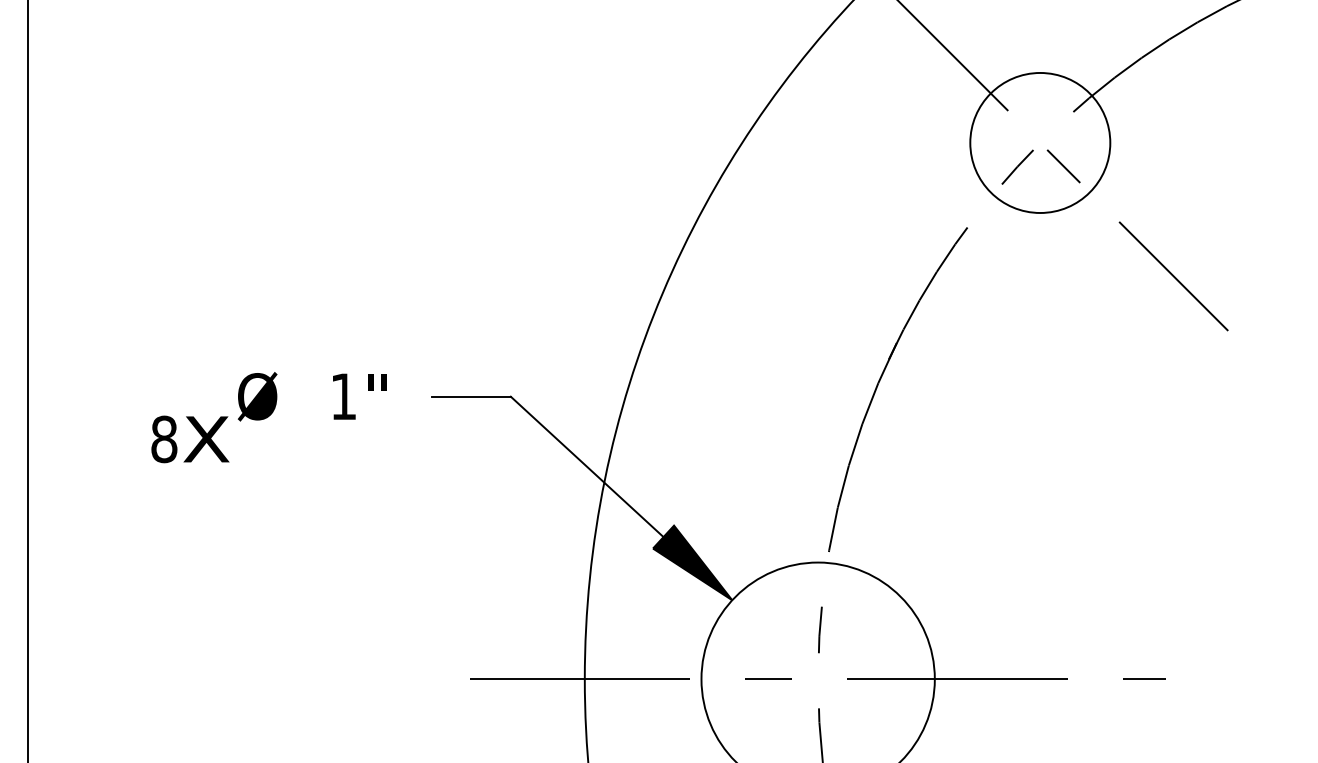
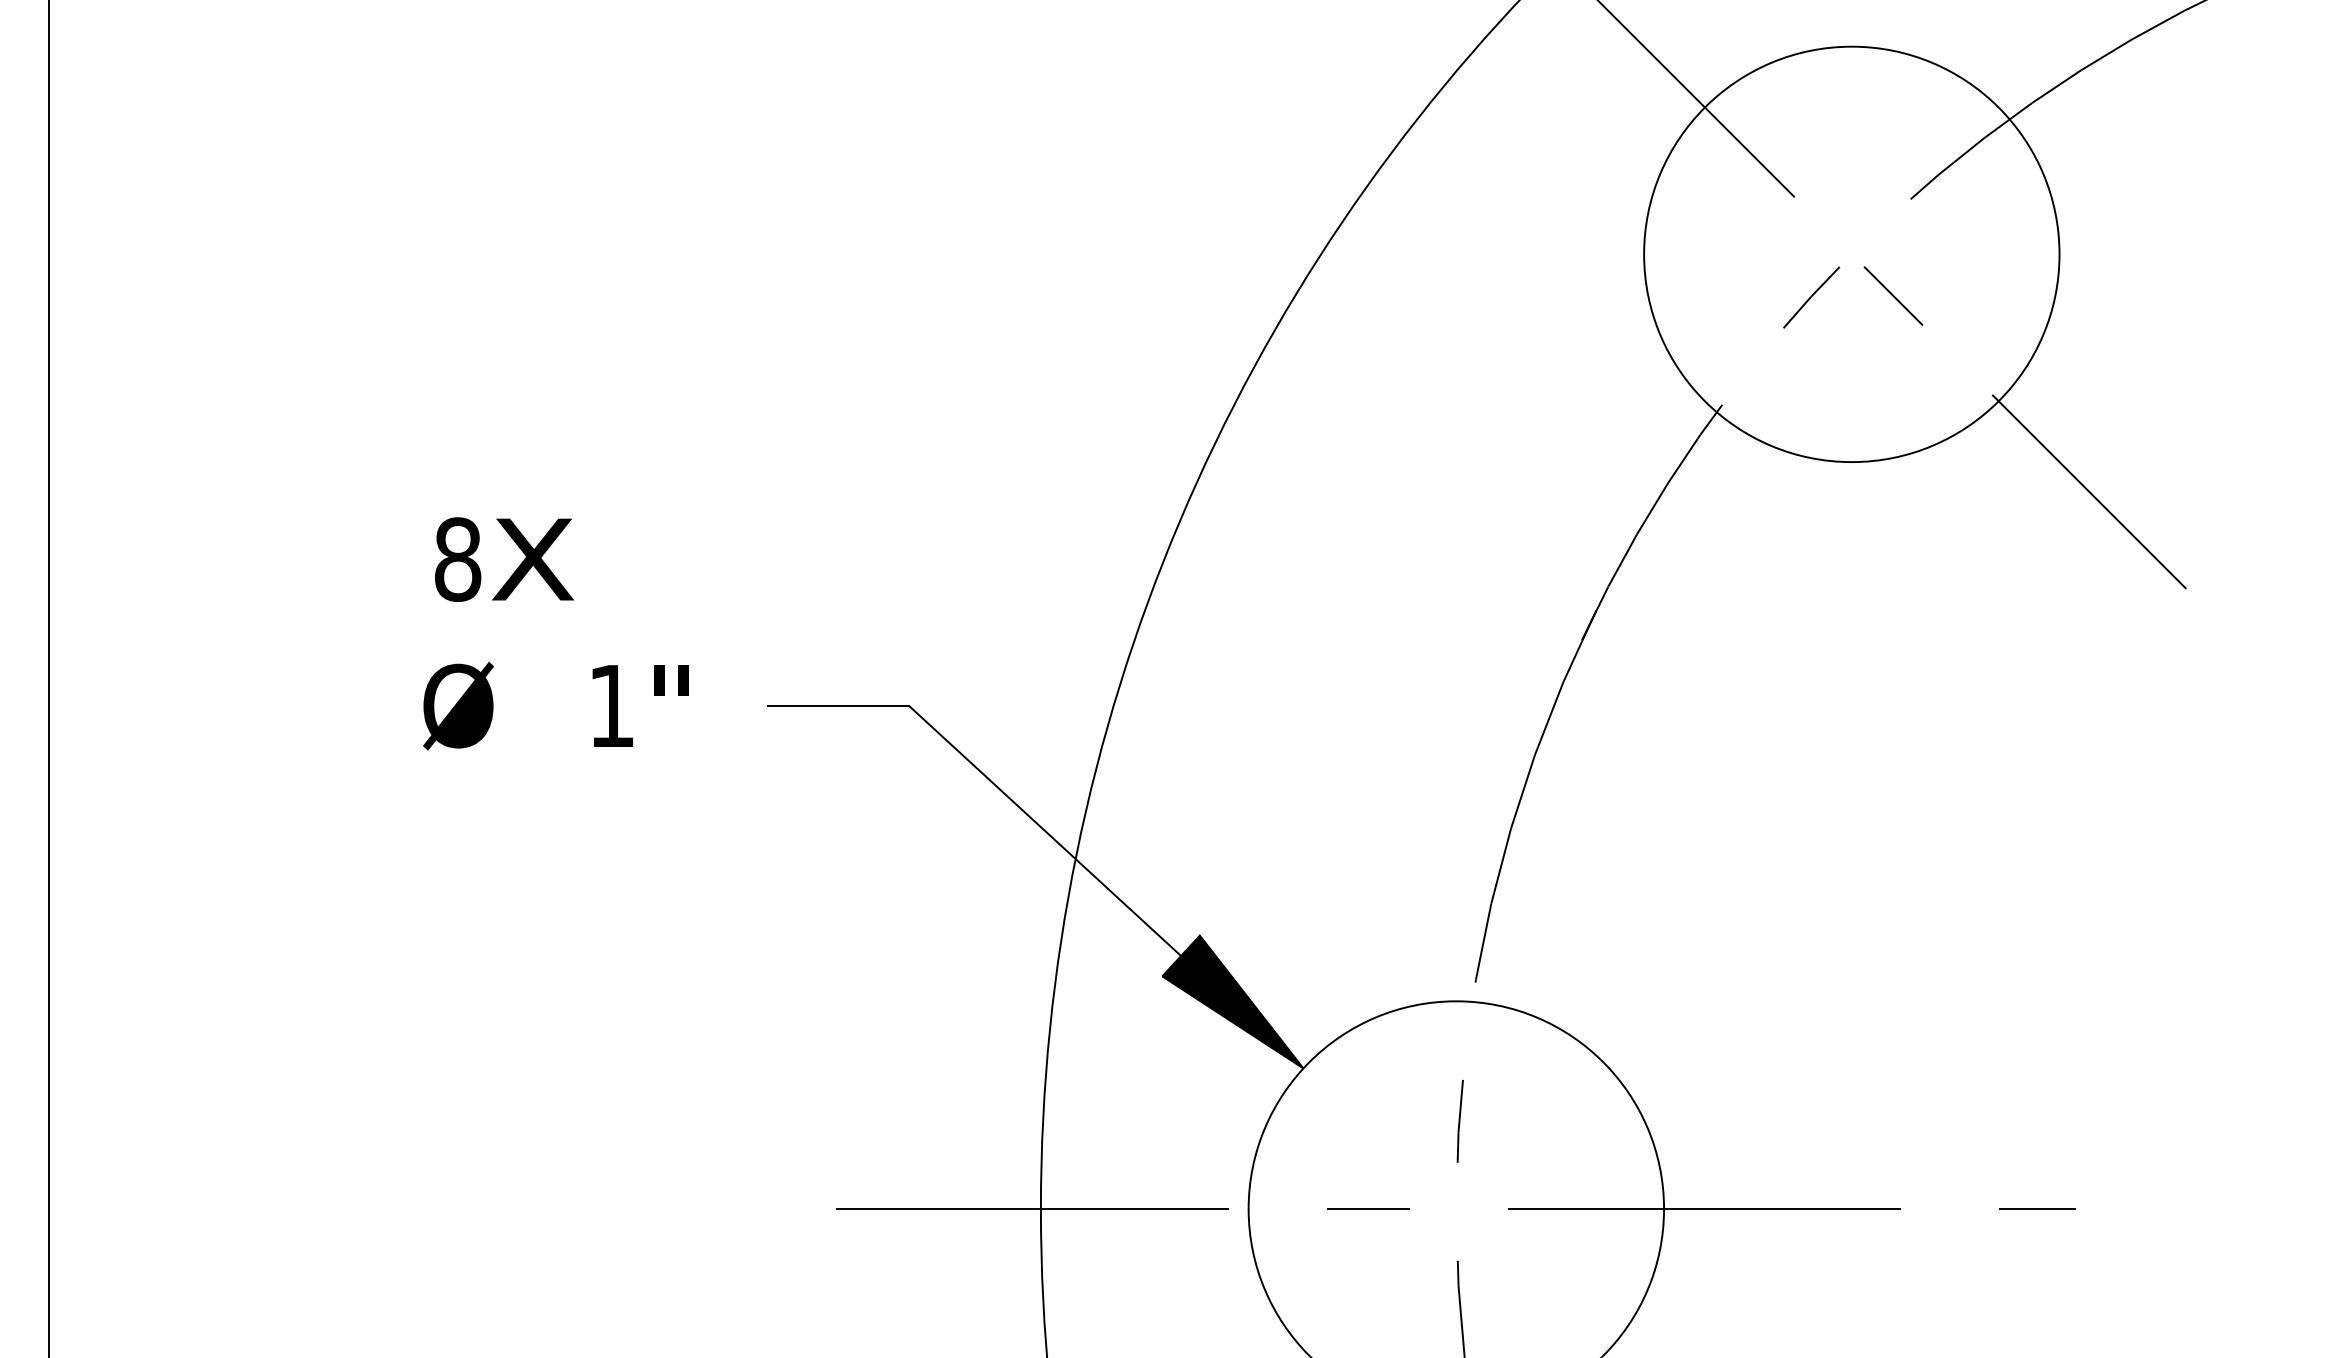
circle: (1039, 142) -> (1850, 253), size x1.67
text: (190, 439) -> (504, 559), moved

